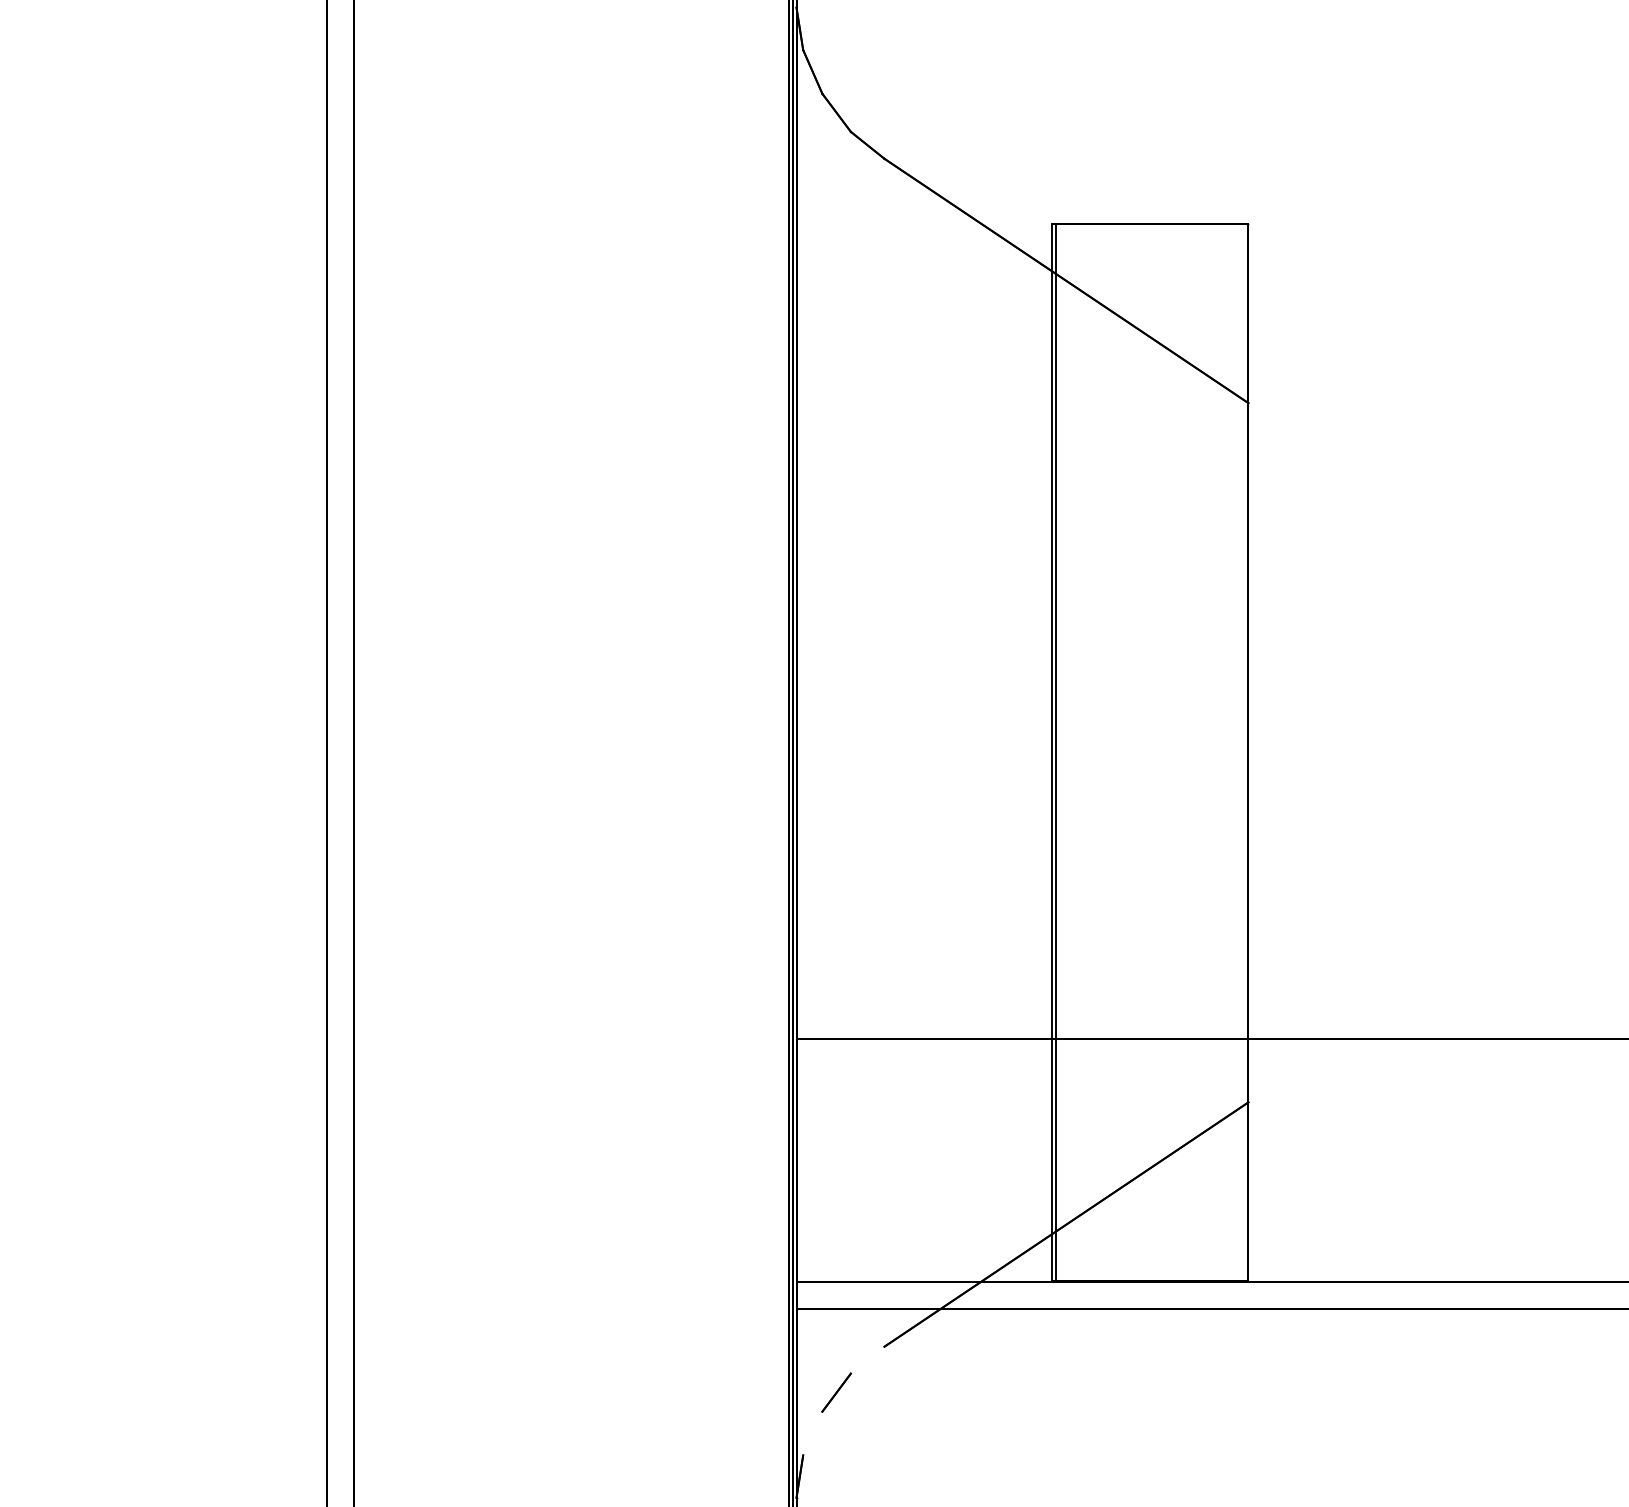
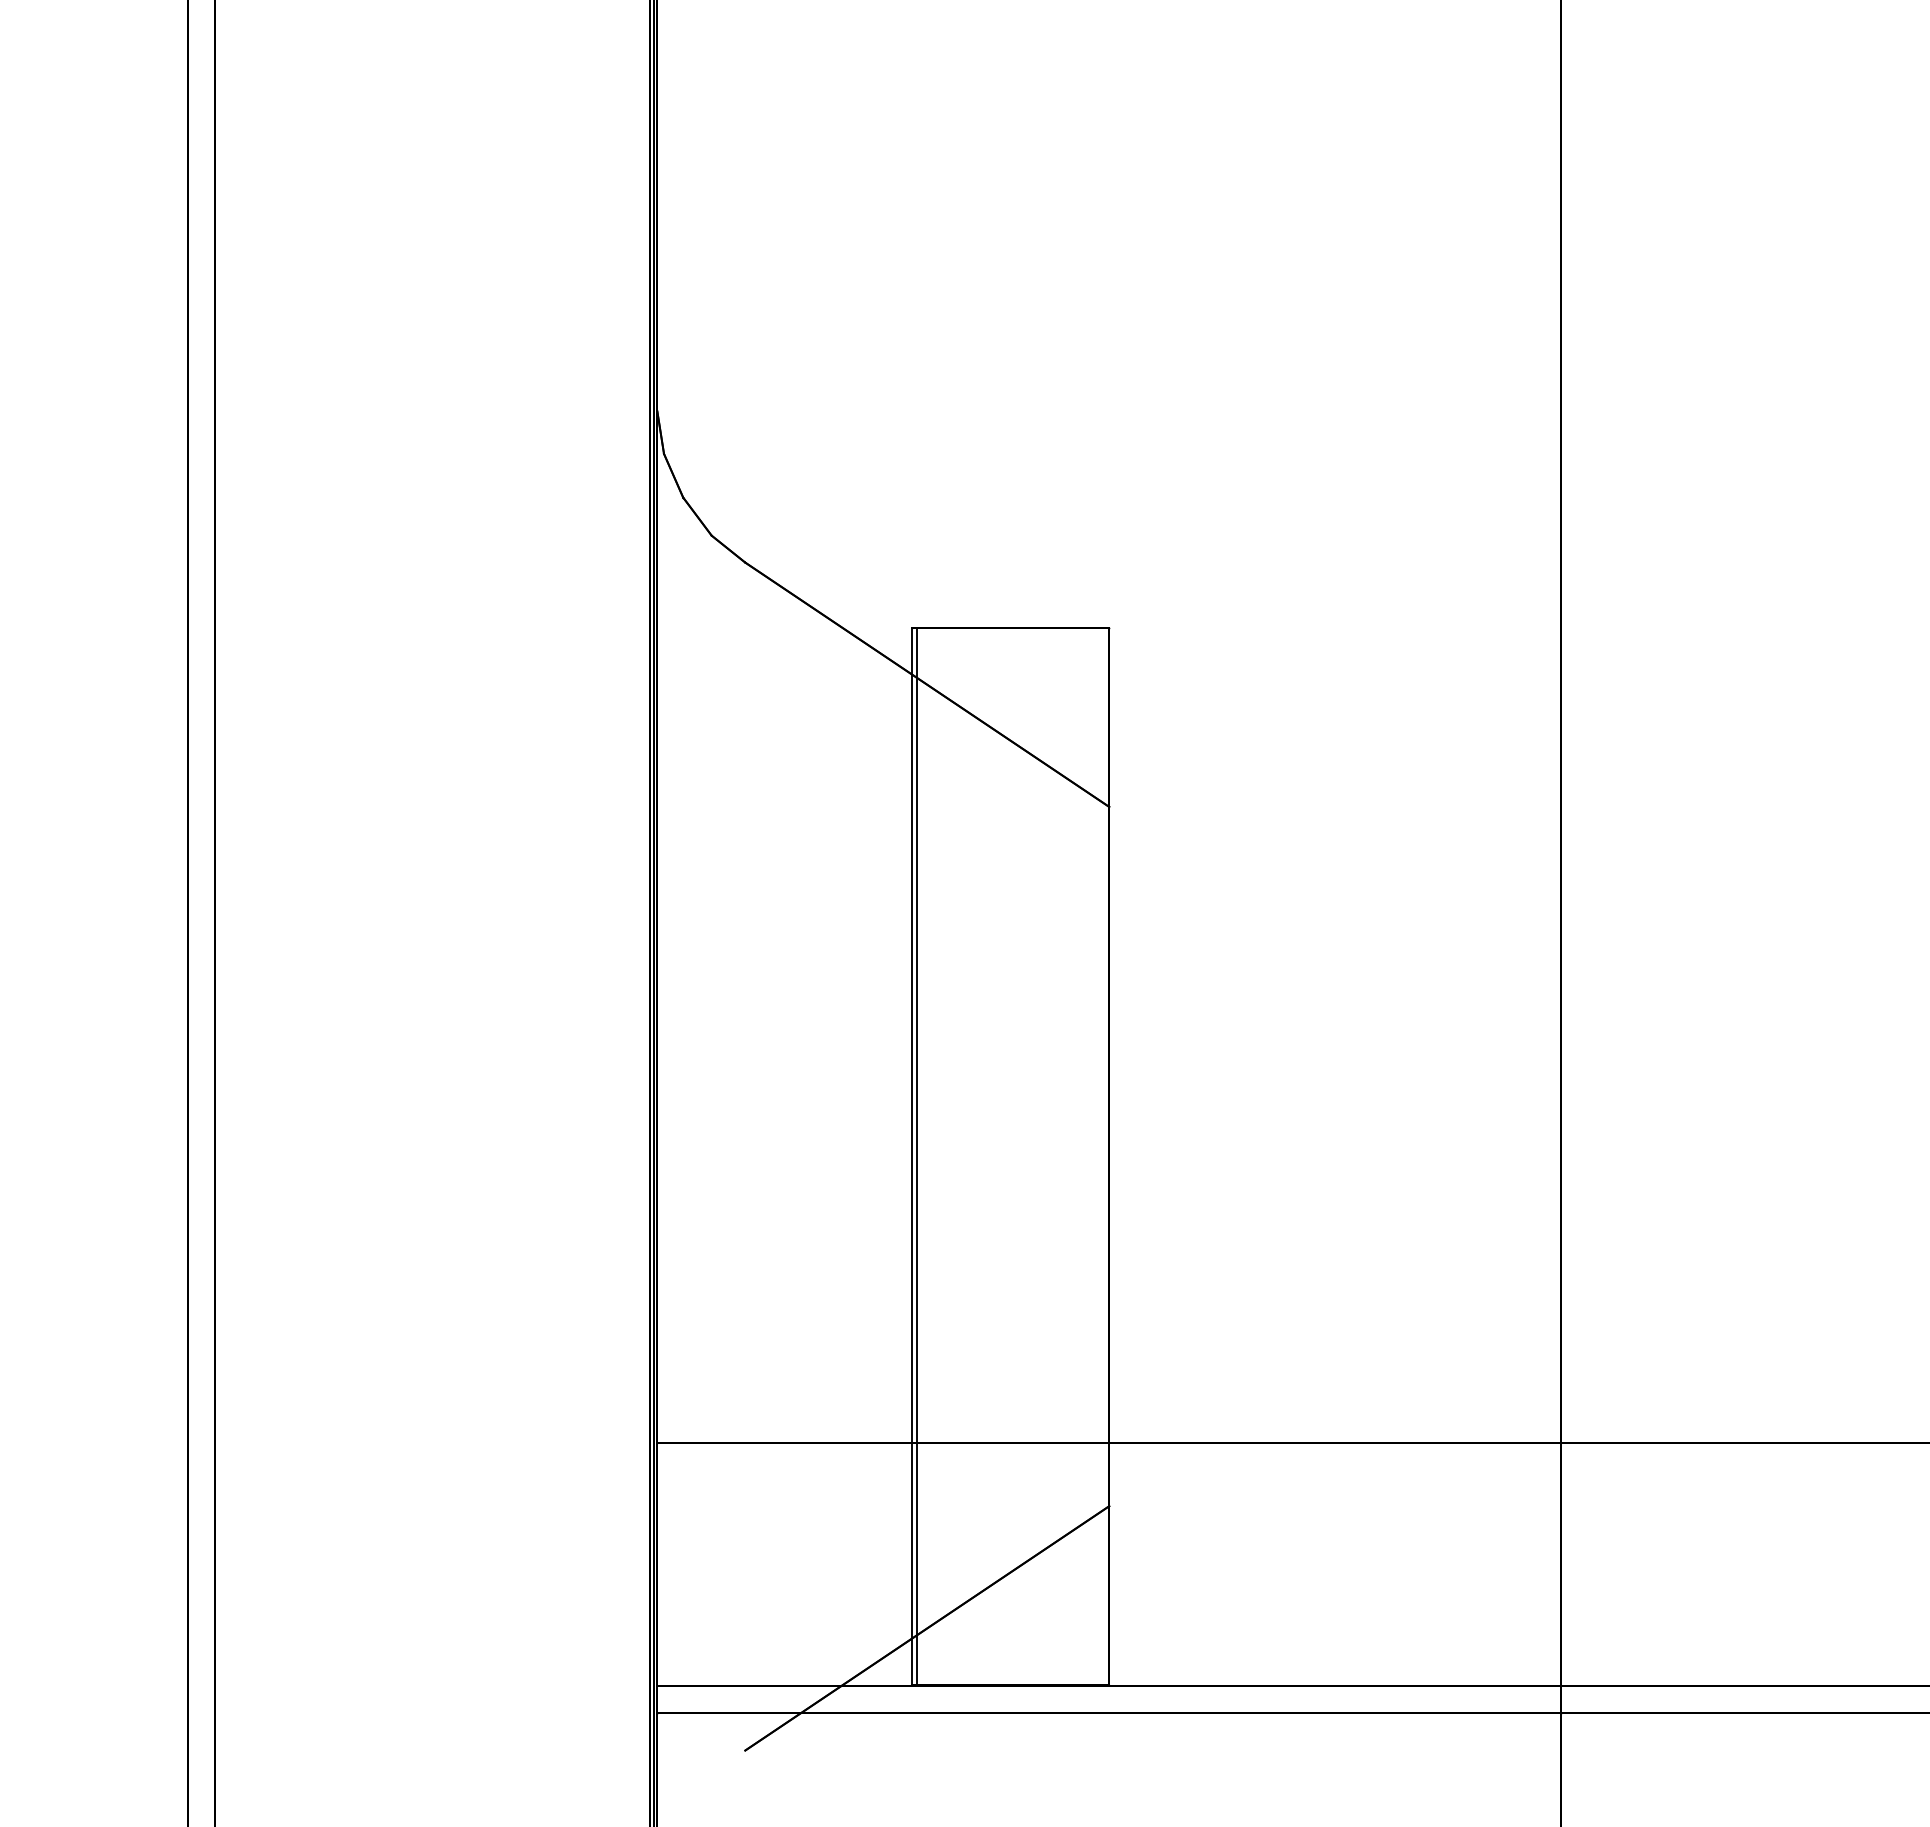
line: (836, 1392) -> (697, 1796), removed

